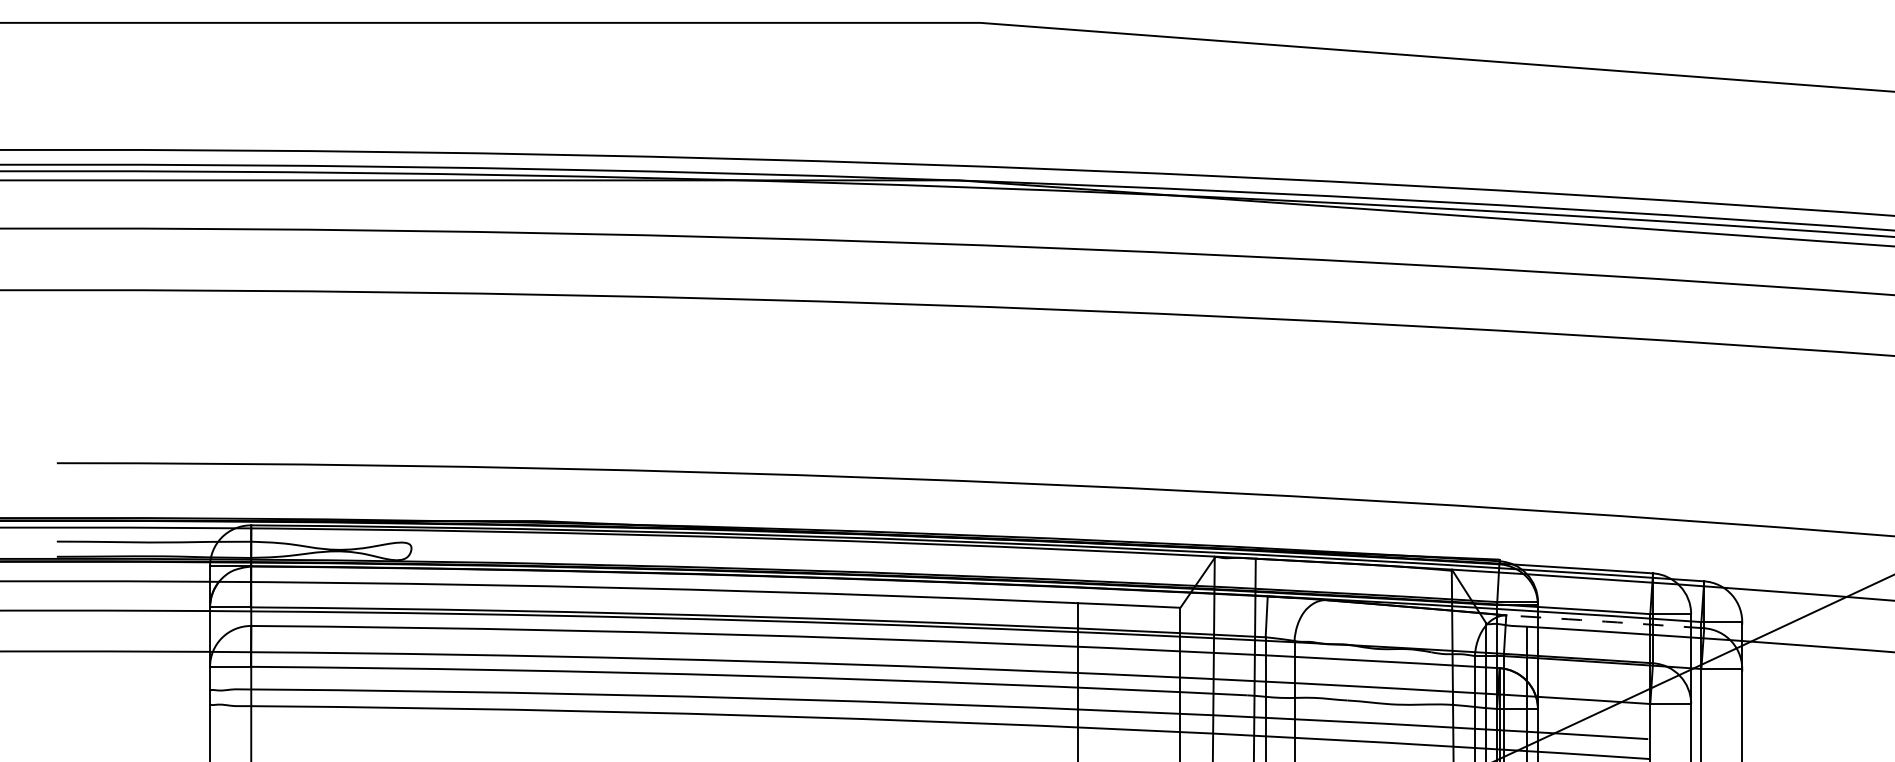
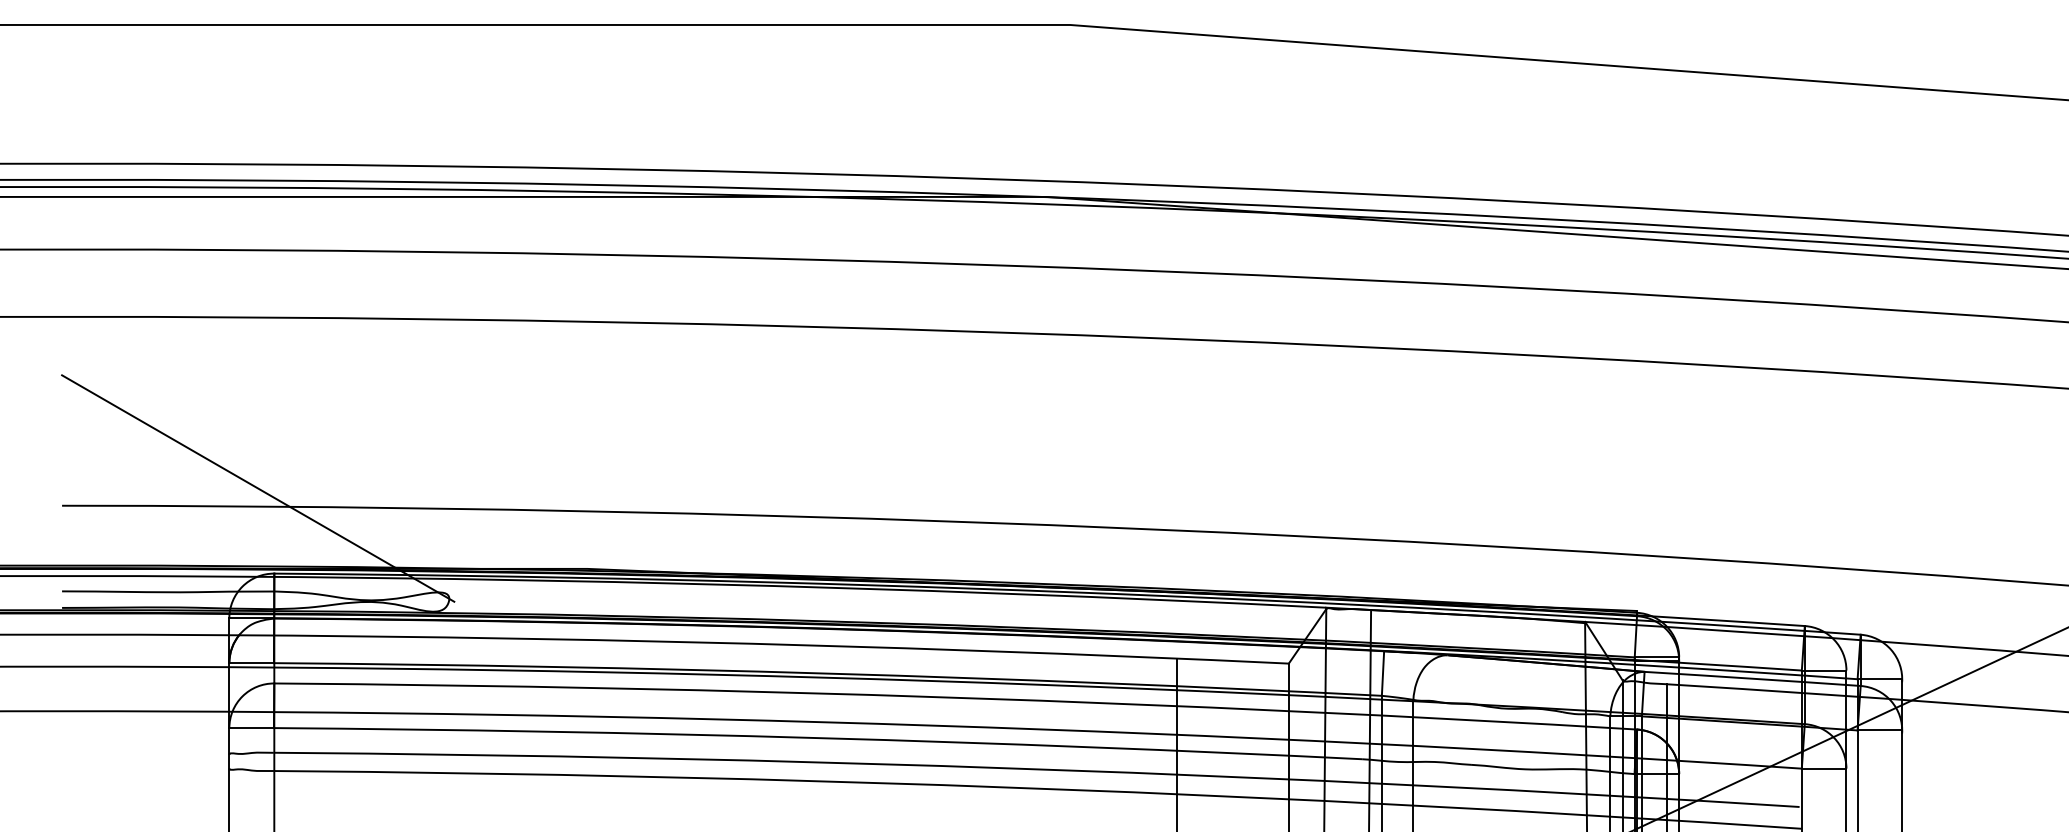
line: (236, 447) -> (258, 488), added
arc: (1605, 621) -> (1752, 678), dashed -> solid

